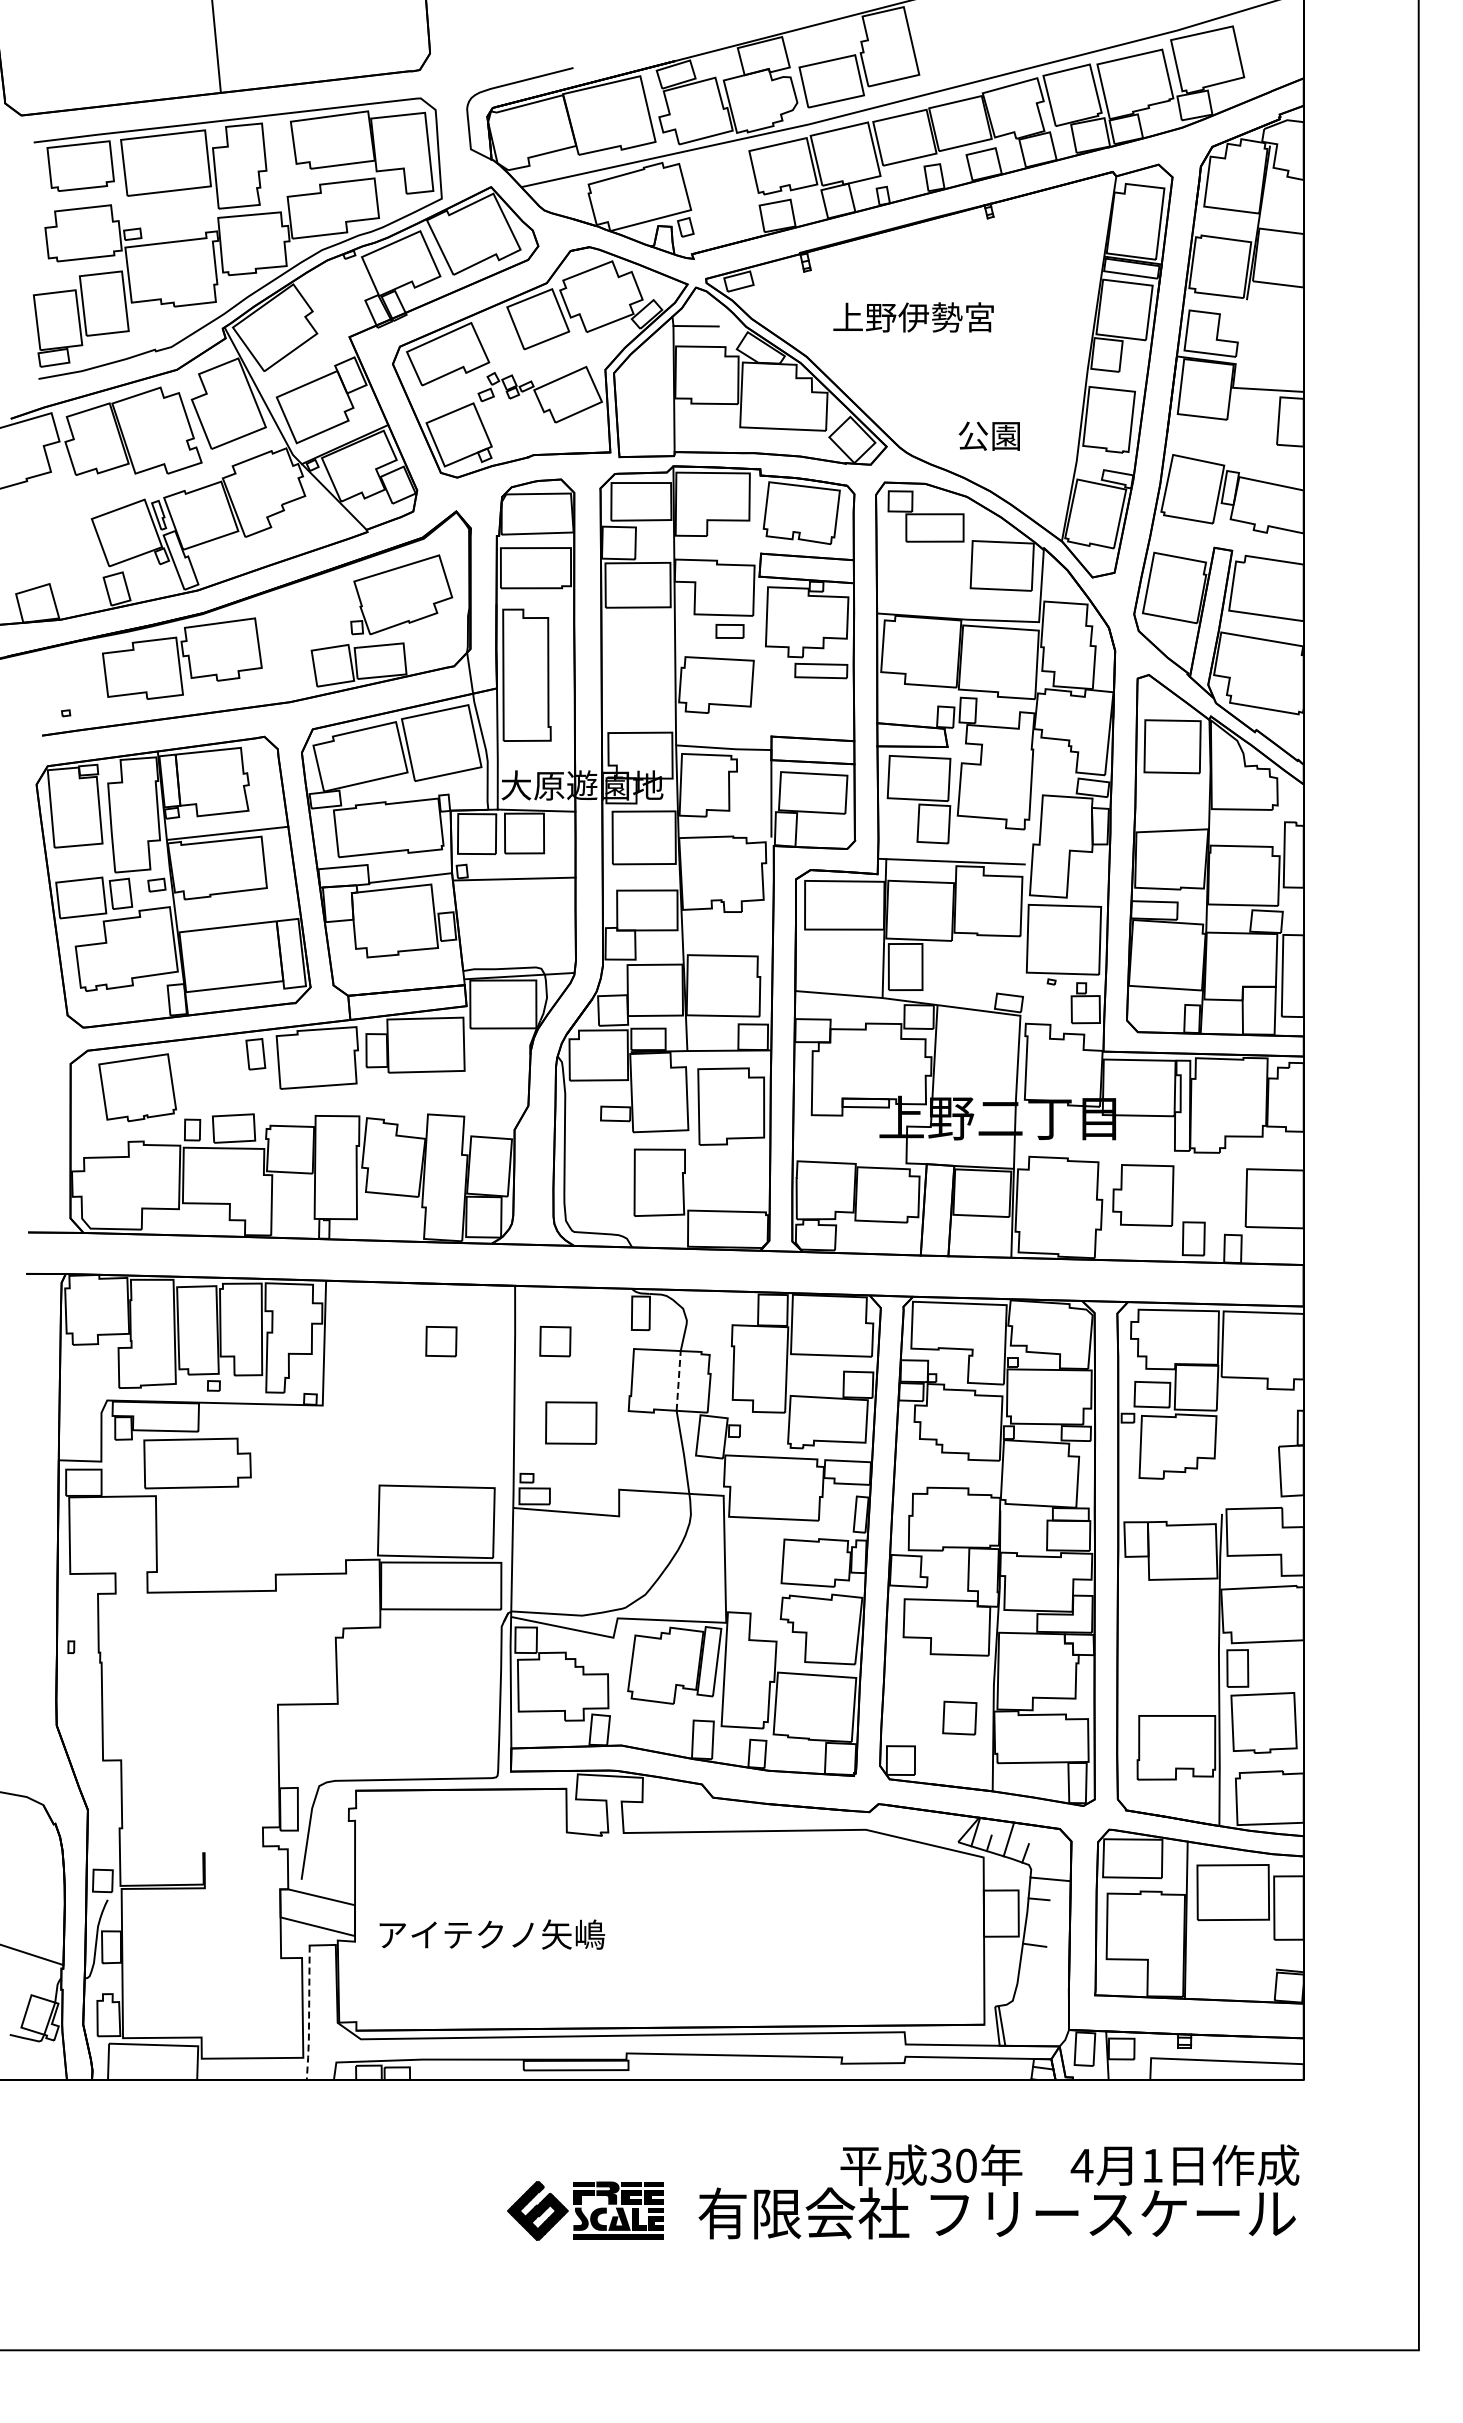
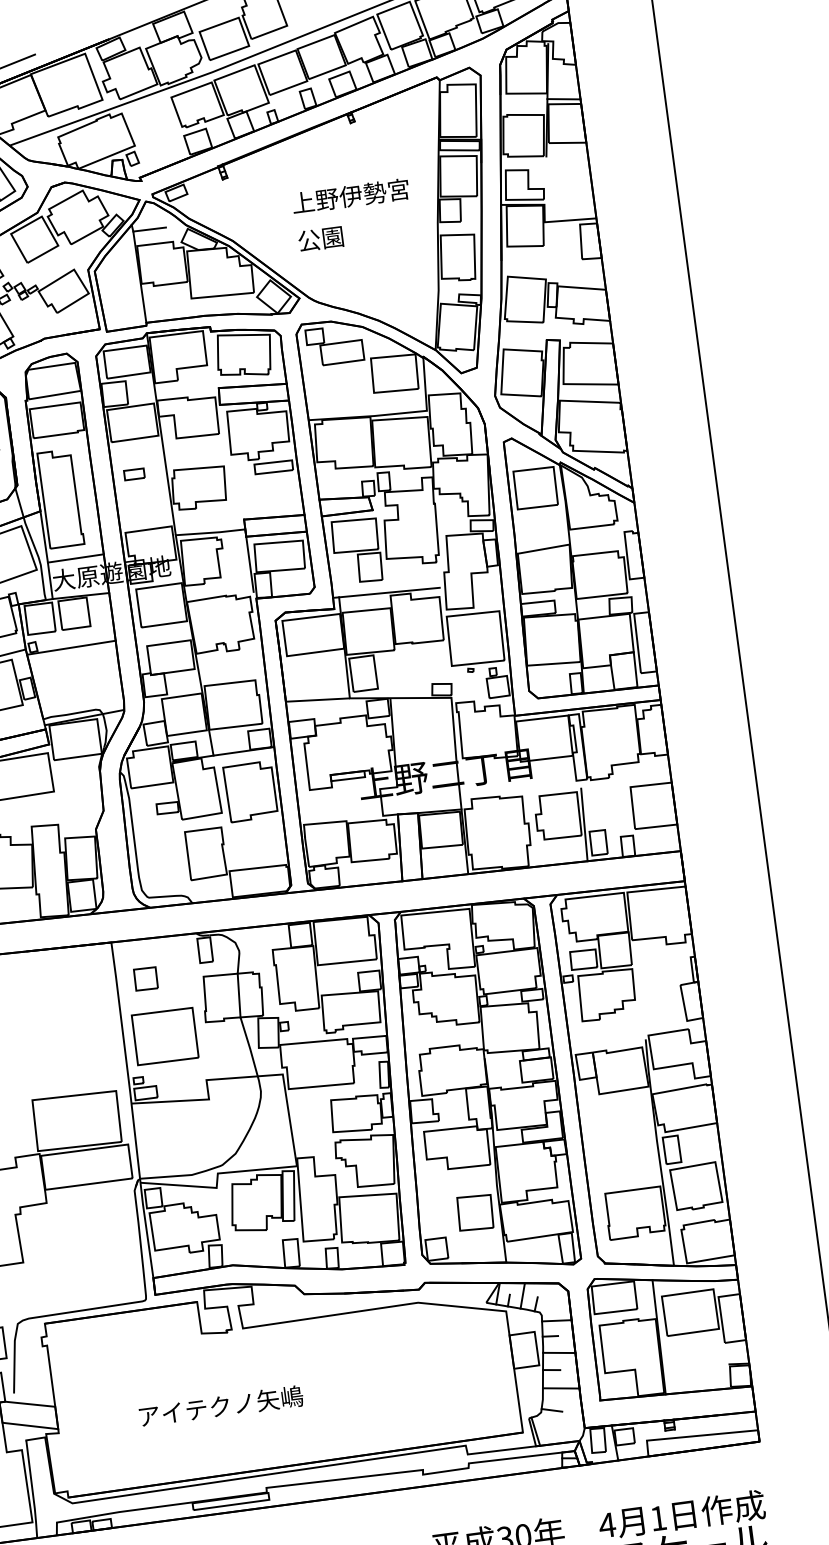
line: (1280, 224) -> (563, 99), added
text: (913, 317) -> (350, 196), moved
text: (988, 435) -> (320, 238), moved
part: (729, 631) -> (134, 474), moved
line: (536, 758) -> (75, 558), added
line: (1177, 1211) -> (584, 824), added
part: (441, 1341) -> (63, 989), removed
line: (678, 1380) -> (238, 995), dashed -> solid
part: (571, 1422) -> (165, 1036), size x1.67
part: (959, 1717) -> (475, 1212), size x1.43
line: (1048, 1923) -> (559, 1352), added
text: (492, 1934) -> (221, 1406), moved
line: (1044, 1971) -> (561, 1388), added
line: (1027, 1999) -> (551, 1410), added
line: (309, 2014) -> (32, 1490), dashed -> solid

